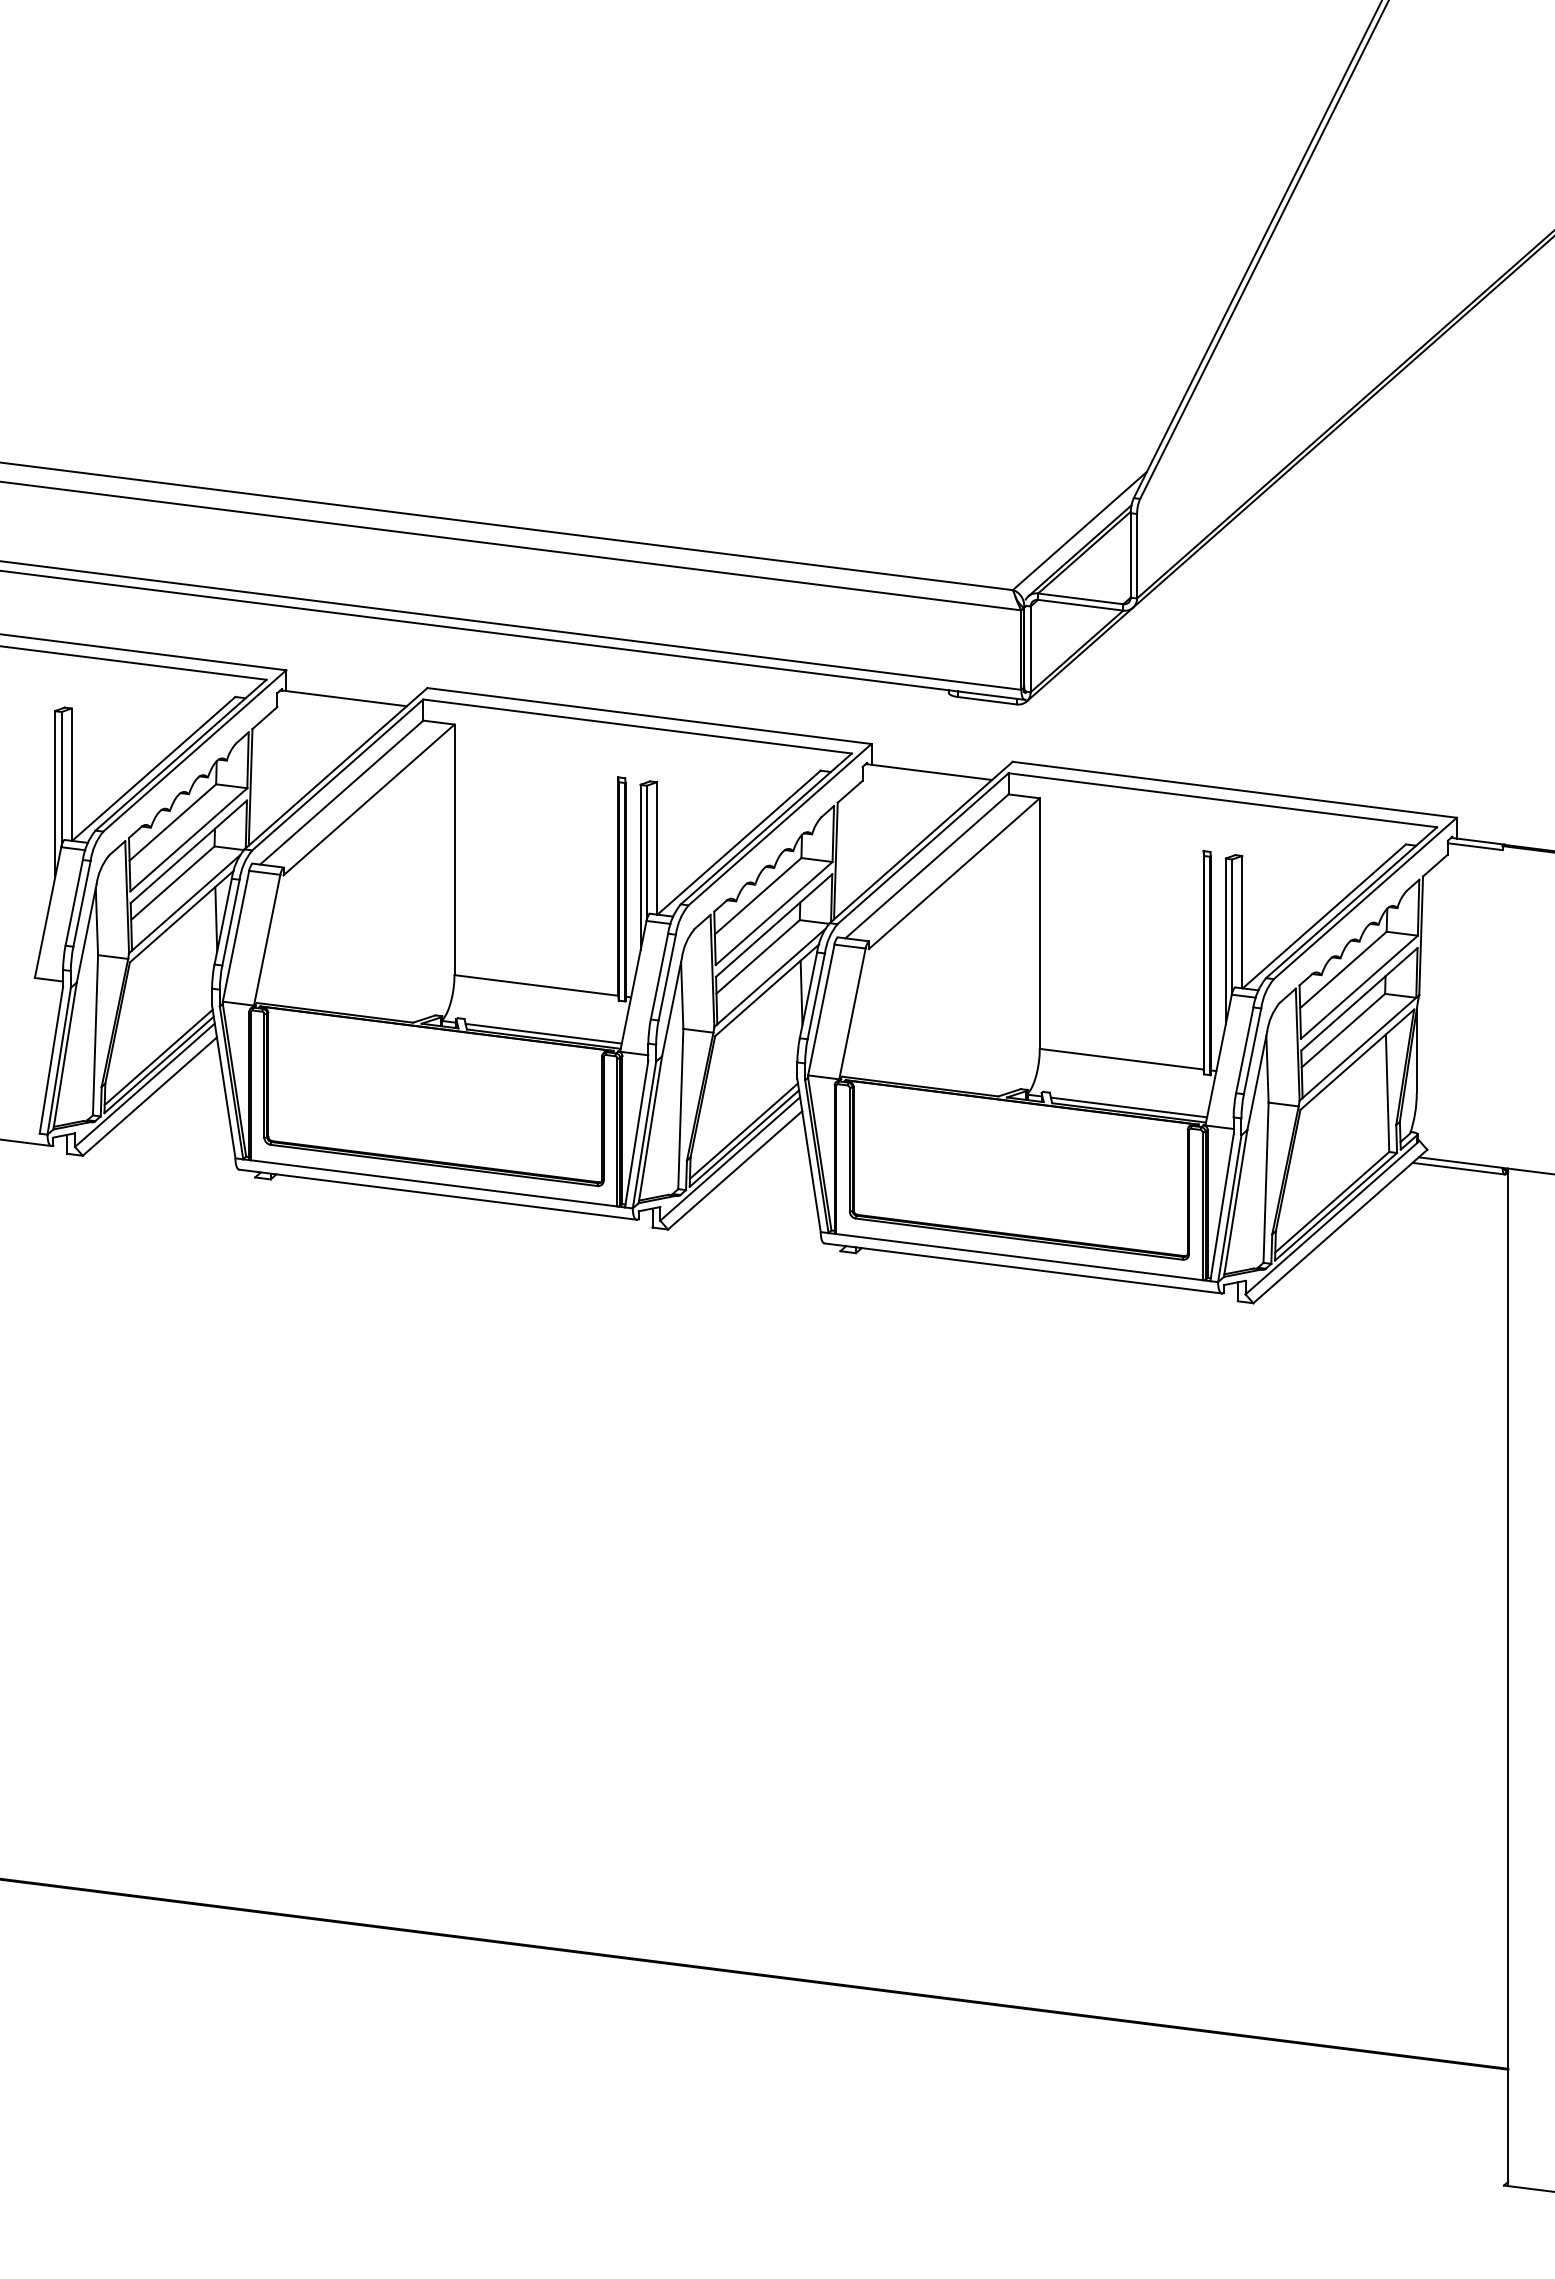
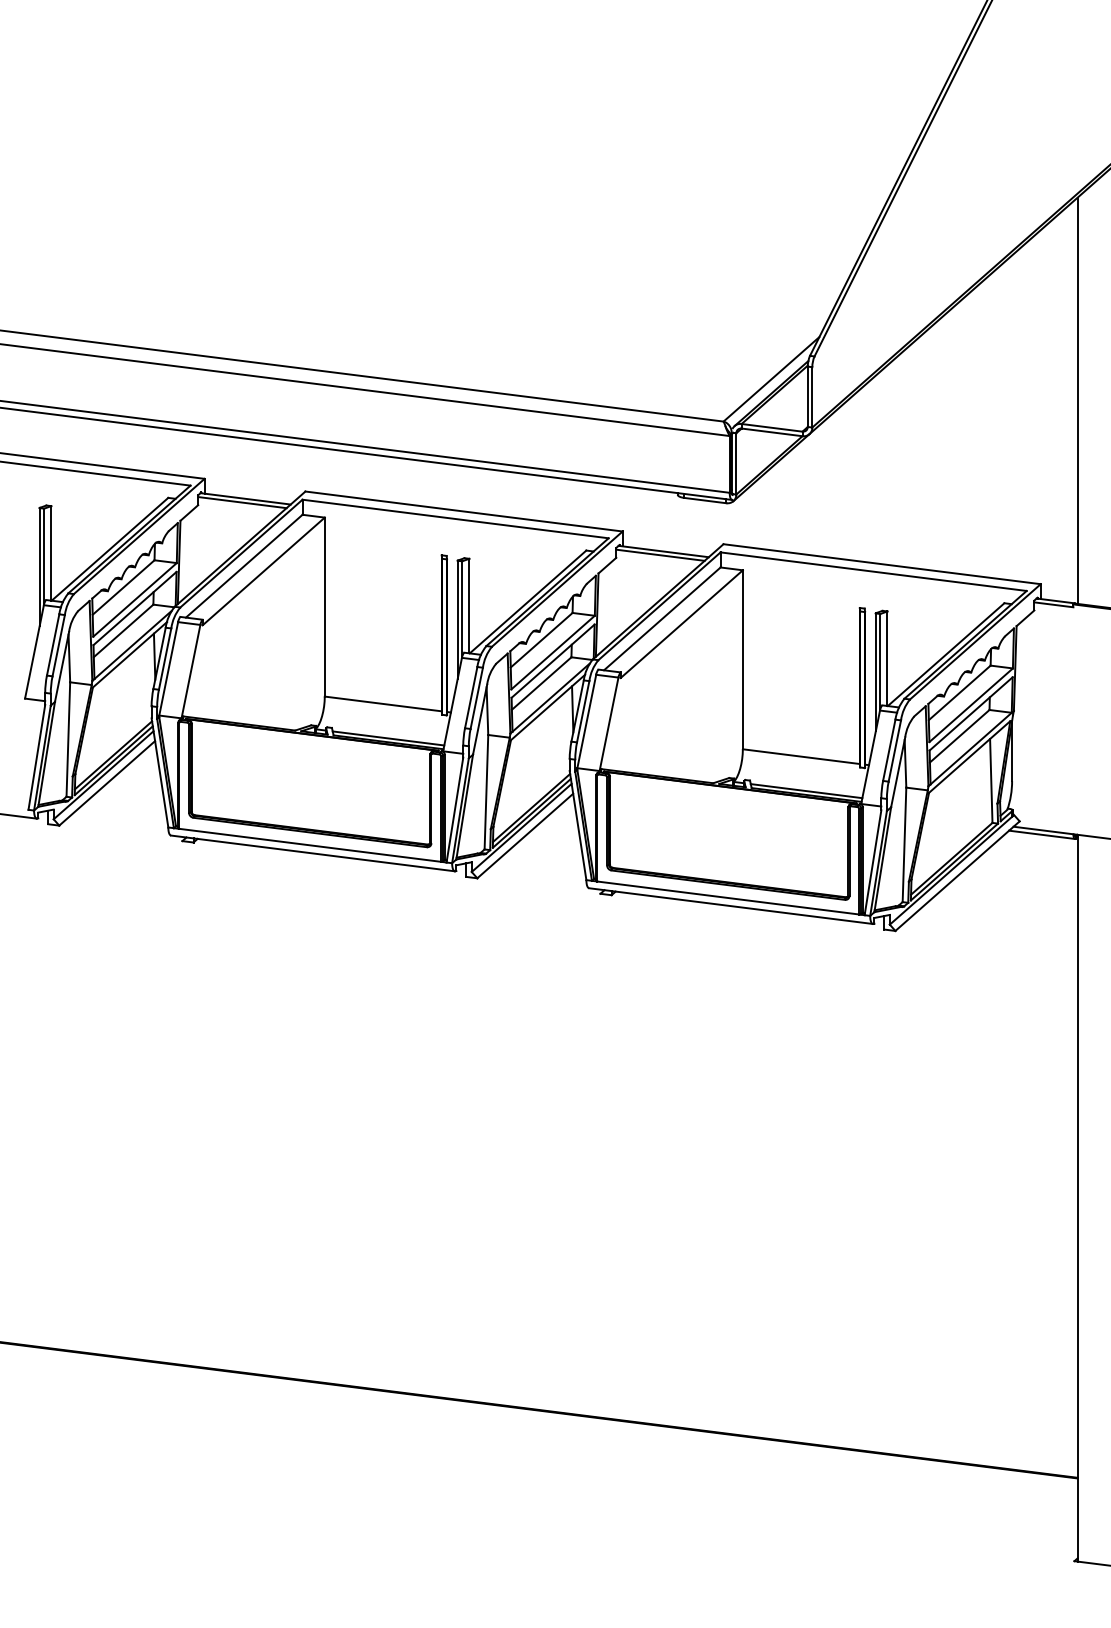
line: (1508, 560) -> (1077, 400), added
line: (339, 703) -> (242, 502), added
line: (924, 777) -> (660, 555), added

